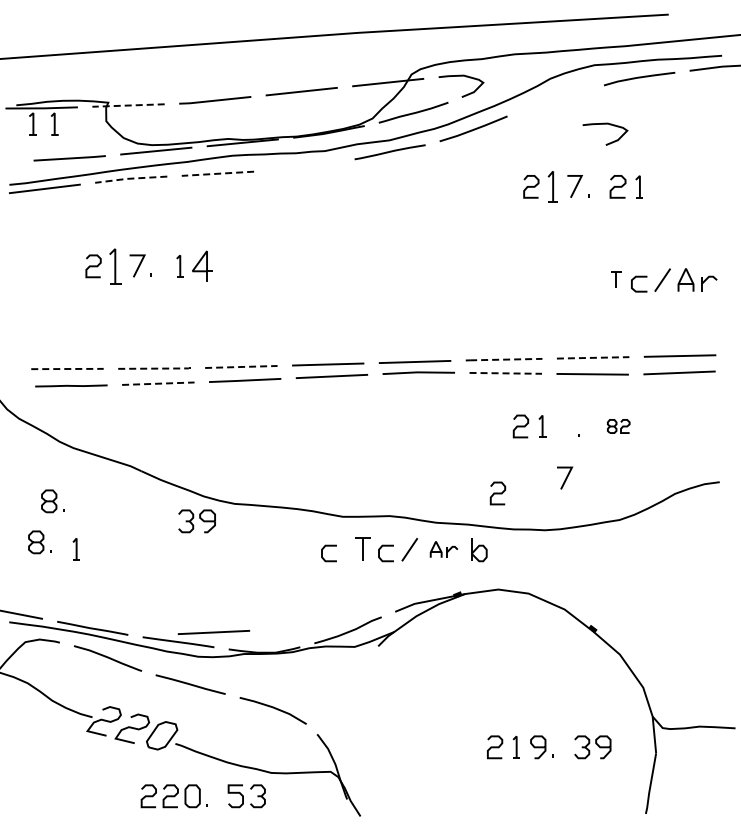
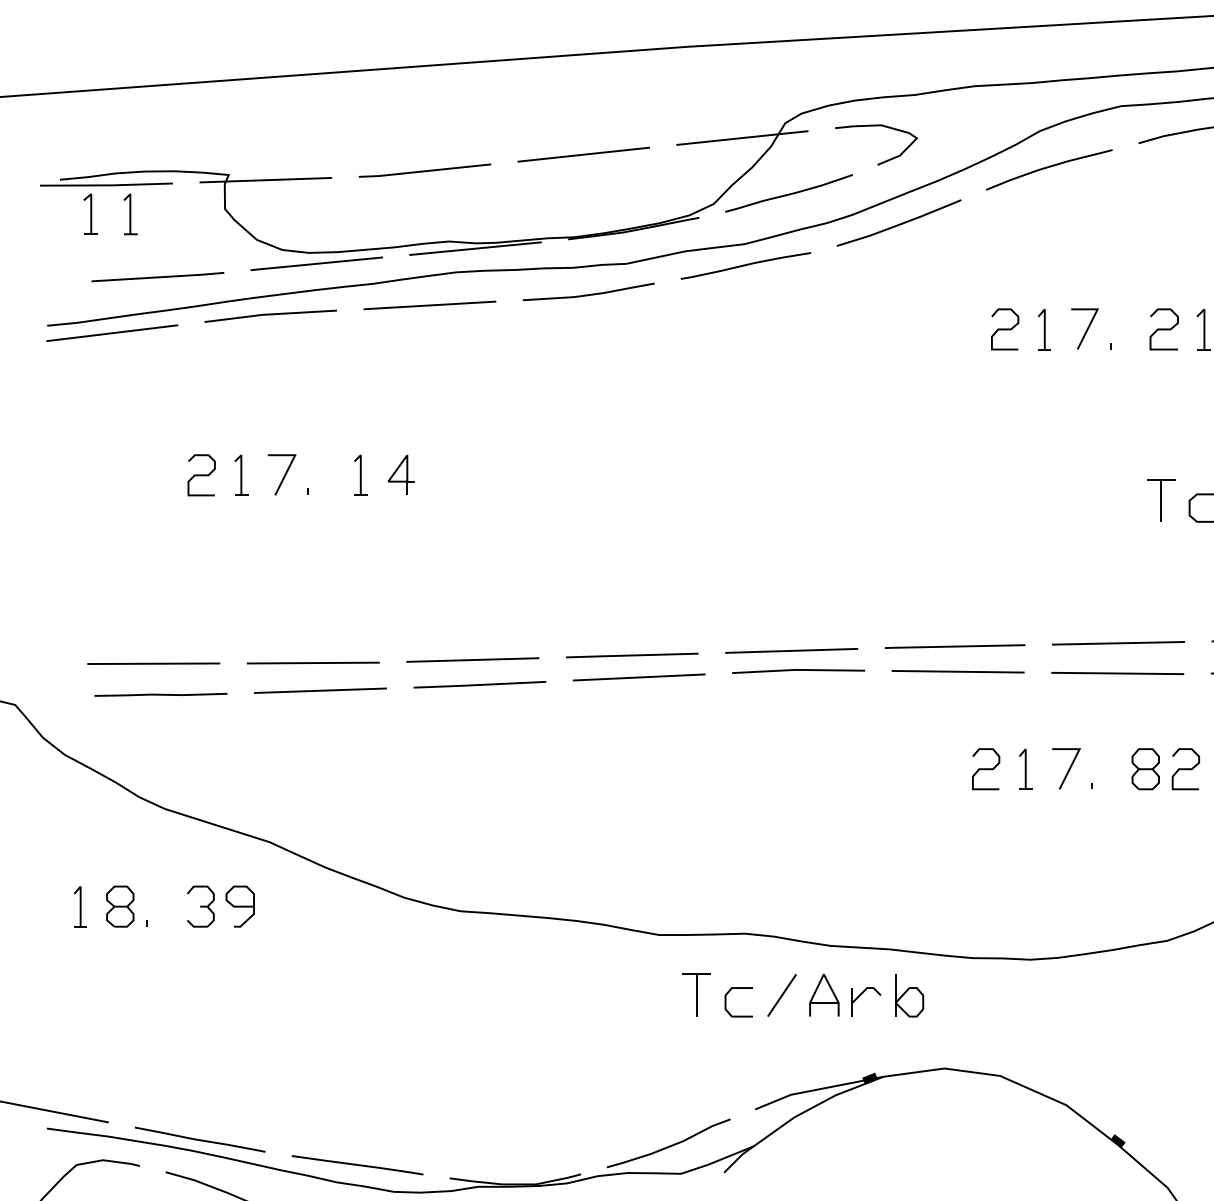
curve: (554, 99) -> (1047, 169), added
line: (127, 105) -> (263, 180), dashed -> solid
curve: (605, 124) -> (1141, 214), removed
line: (304, 167) -> (588, 293), added
line: (217, 173) -> (429, 304), dashed -> solid
line: (130, 178) -> (269, 314), dashed -> solid
part: (552, 186) -> (1043, 328), size x0.71
part: (114, 265) -> (240, 473), size x0.62
part: (201, 265) -> (399, 473), size x0.71
part: (616, 279) -> (1161, 499), size x1.43
line: (593, 357) -> (1119, 642), dashed -> solid
line: (506, 359) -> (959, 646), dashed -> solid
line: (241, 366) -> (473, 659), dashed -> solid
line: (155, 368) -> (315, 662), dashed -> solid
line: (67, 369) -> (153, 664), dashed -> solid
line: (506, 373) -> (959, 671), dashed -> solid
line: (158, 383) -> (320, 690), dashed -> solid
part: (618, 426) -> (1165, 769), size x1.67
line: (566, 477) -> (1069, 767), moved
curve: (497, 493) -> (943, 892), removed
part: (196, 521) -> (219, 906), moved
part: (39, 542) -> (102, 982), removed
part: (75, 549) -> (78, 906), moved
part: (443, 549) -> (843, 994), size x1.43
curve: (322, 553) -> (621, 1002), removed
line: (213, 632) -> (421, 1147), removed

